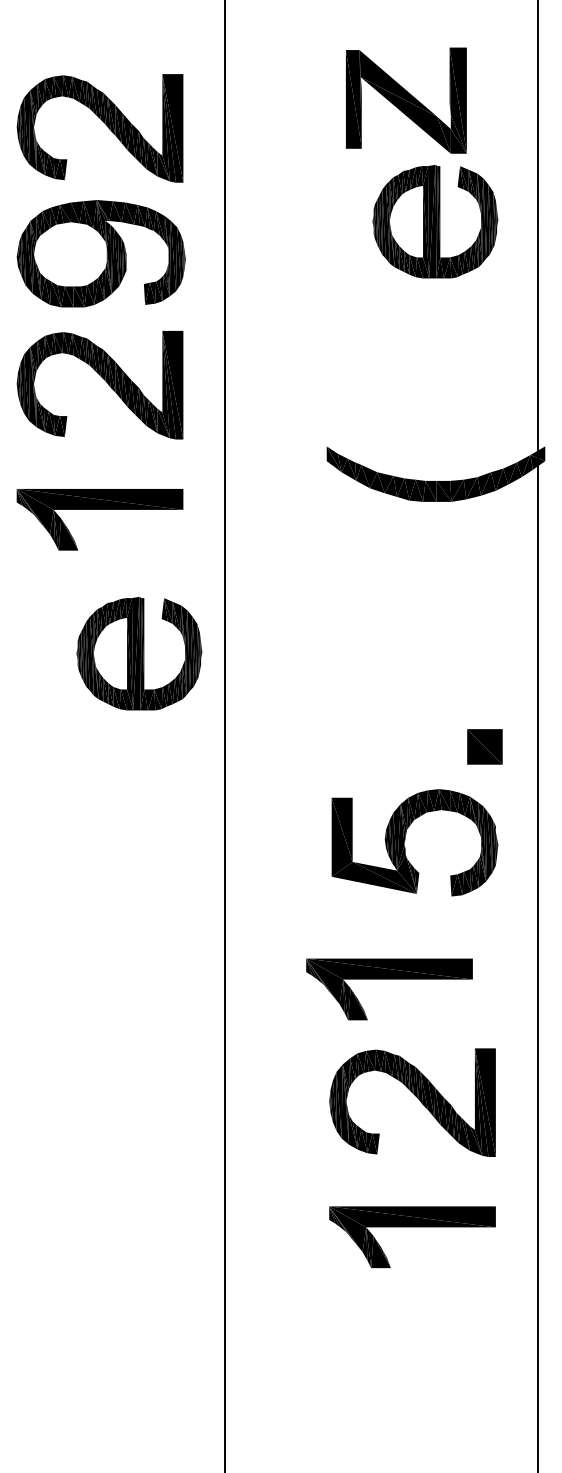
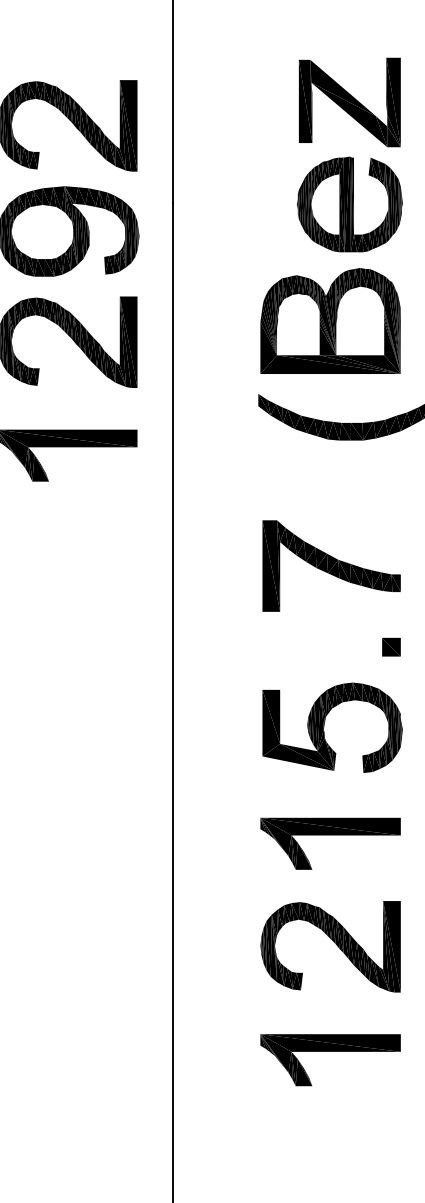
part: (406, 100) -> (349, 102), moved
part: (412, 359) -> (330, 320), added
part: (413, 650) -> (331, 565), added
part: (139, 653) -> (100, 568), removed
part: (484, 747) -> (391, 647), size x0.62
part: (389, 979) -> (330, 835), moved

